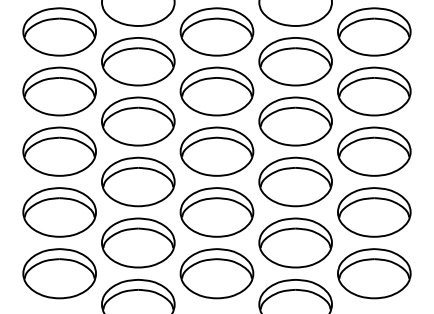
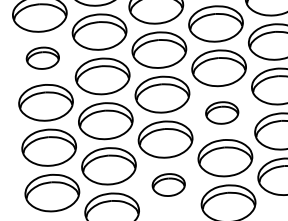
part: (59, 91) -> (42, 58), size x0.6
part: (295, 181) -> (222, 112), size x0.6
part: (216, 273) -> (168, 184), size x0.6

